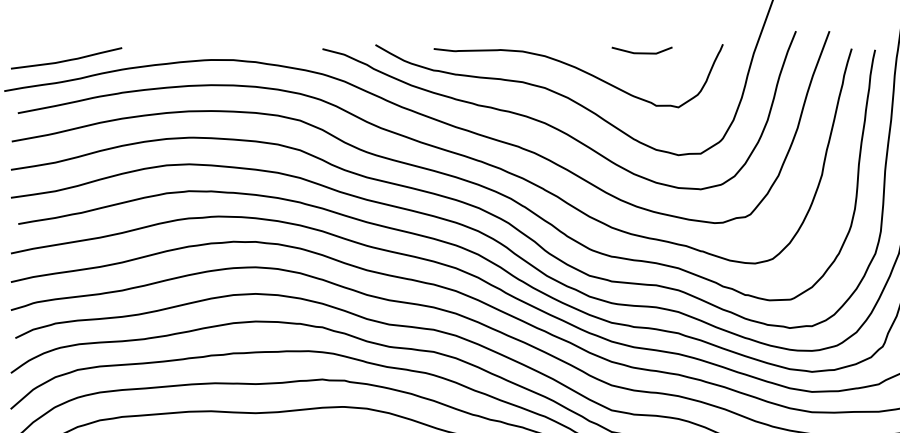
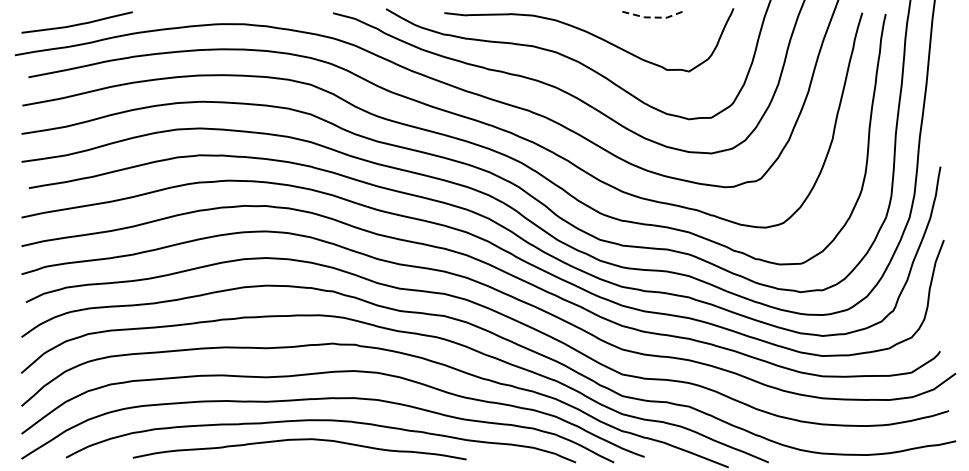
line: (642, 53) -> (653, 17), solid -> dashed

